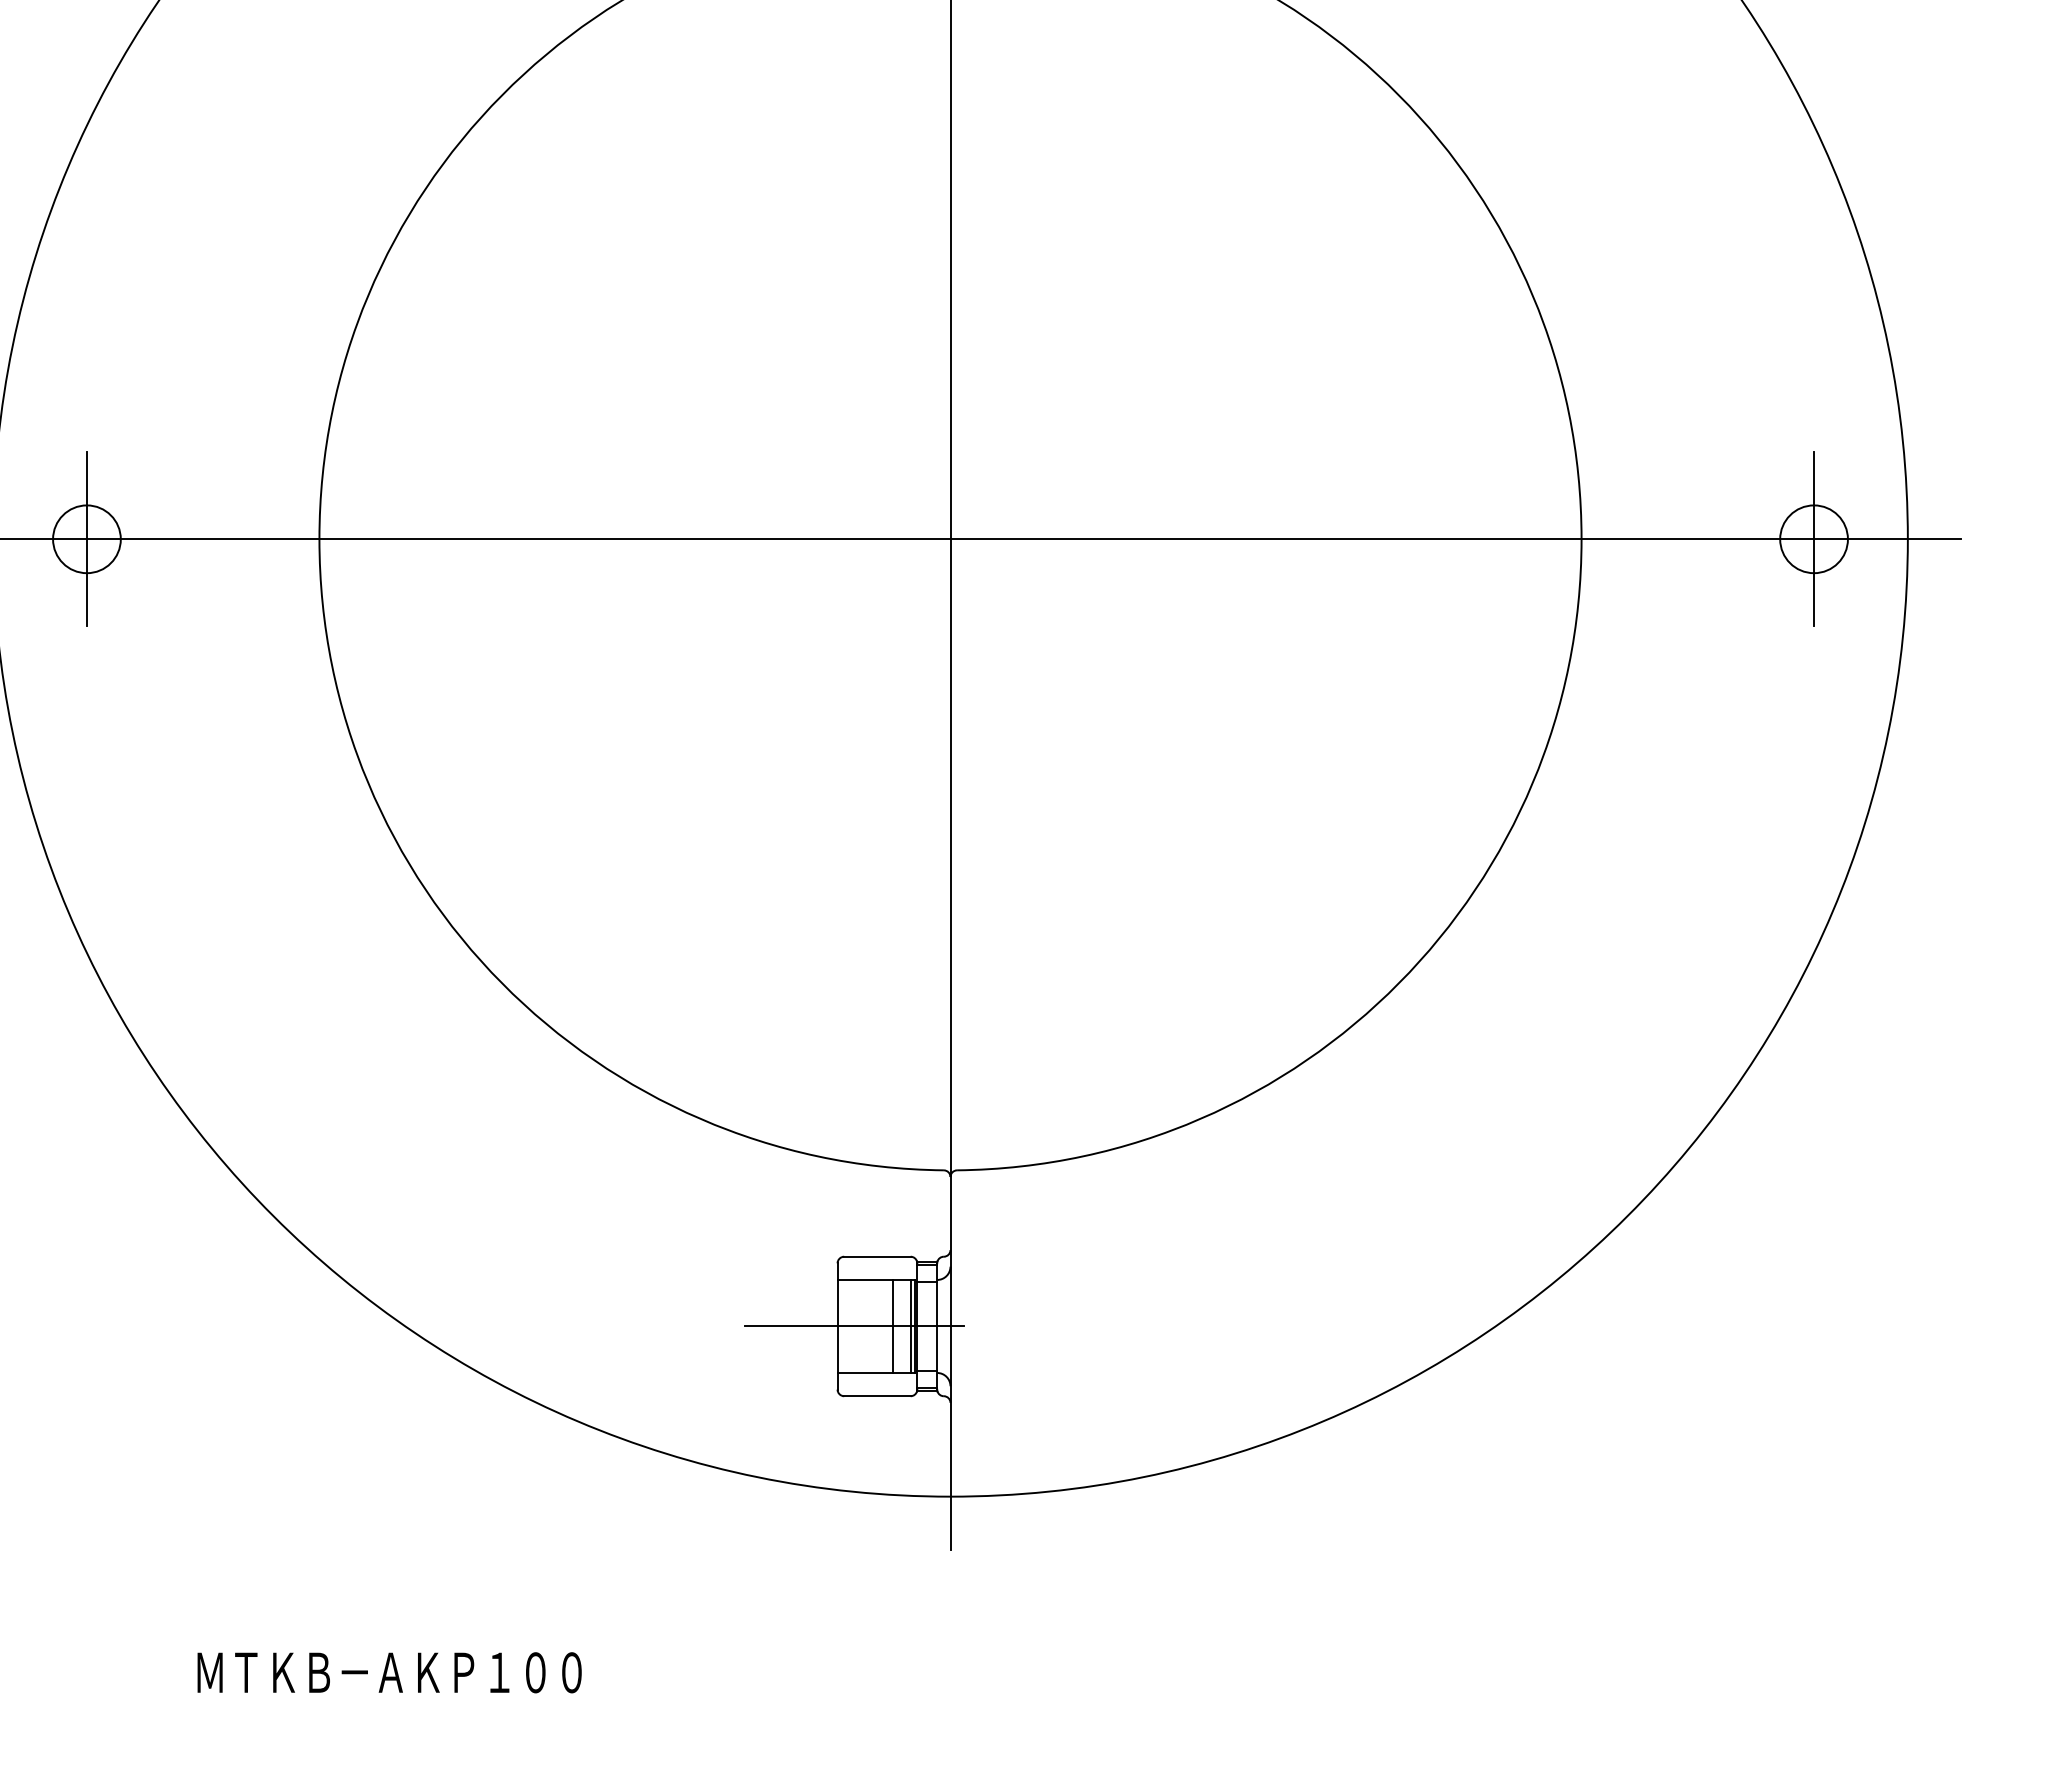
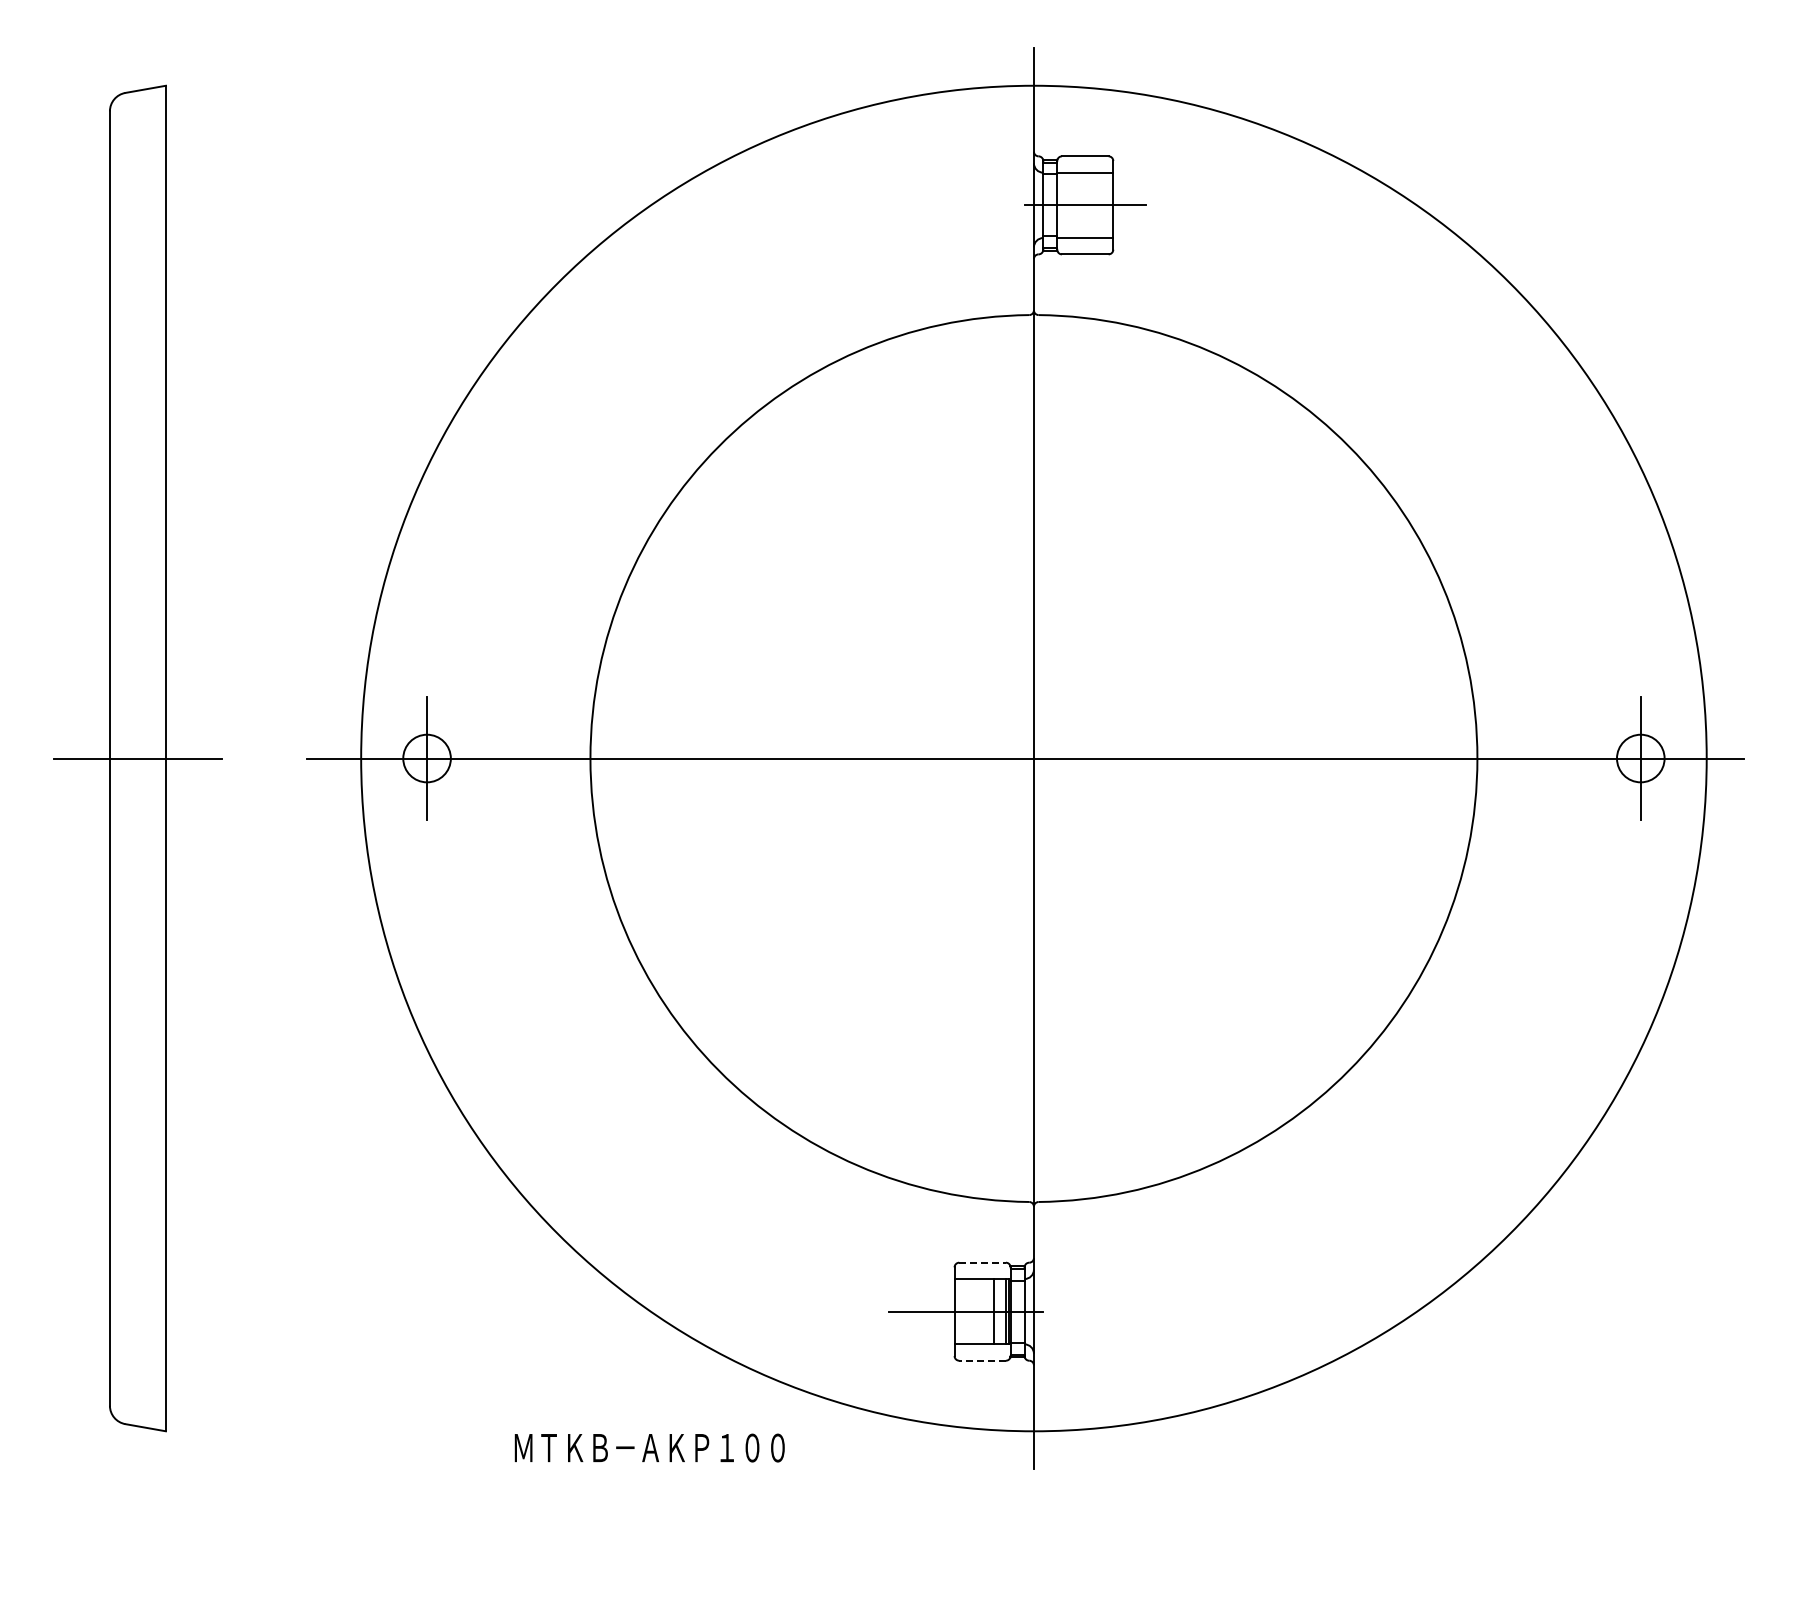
line: (878, 1256) -> (983, 1262), solid -> dashed
line: (877, 1395) -> (982, 1360), solid -> dashed
text: (389, 1671) -> (649, 1447), moved

